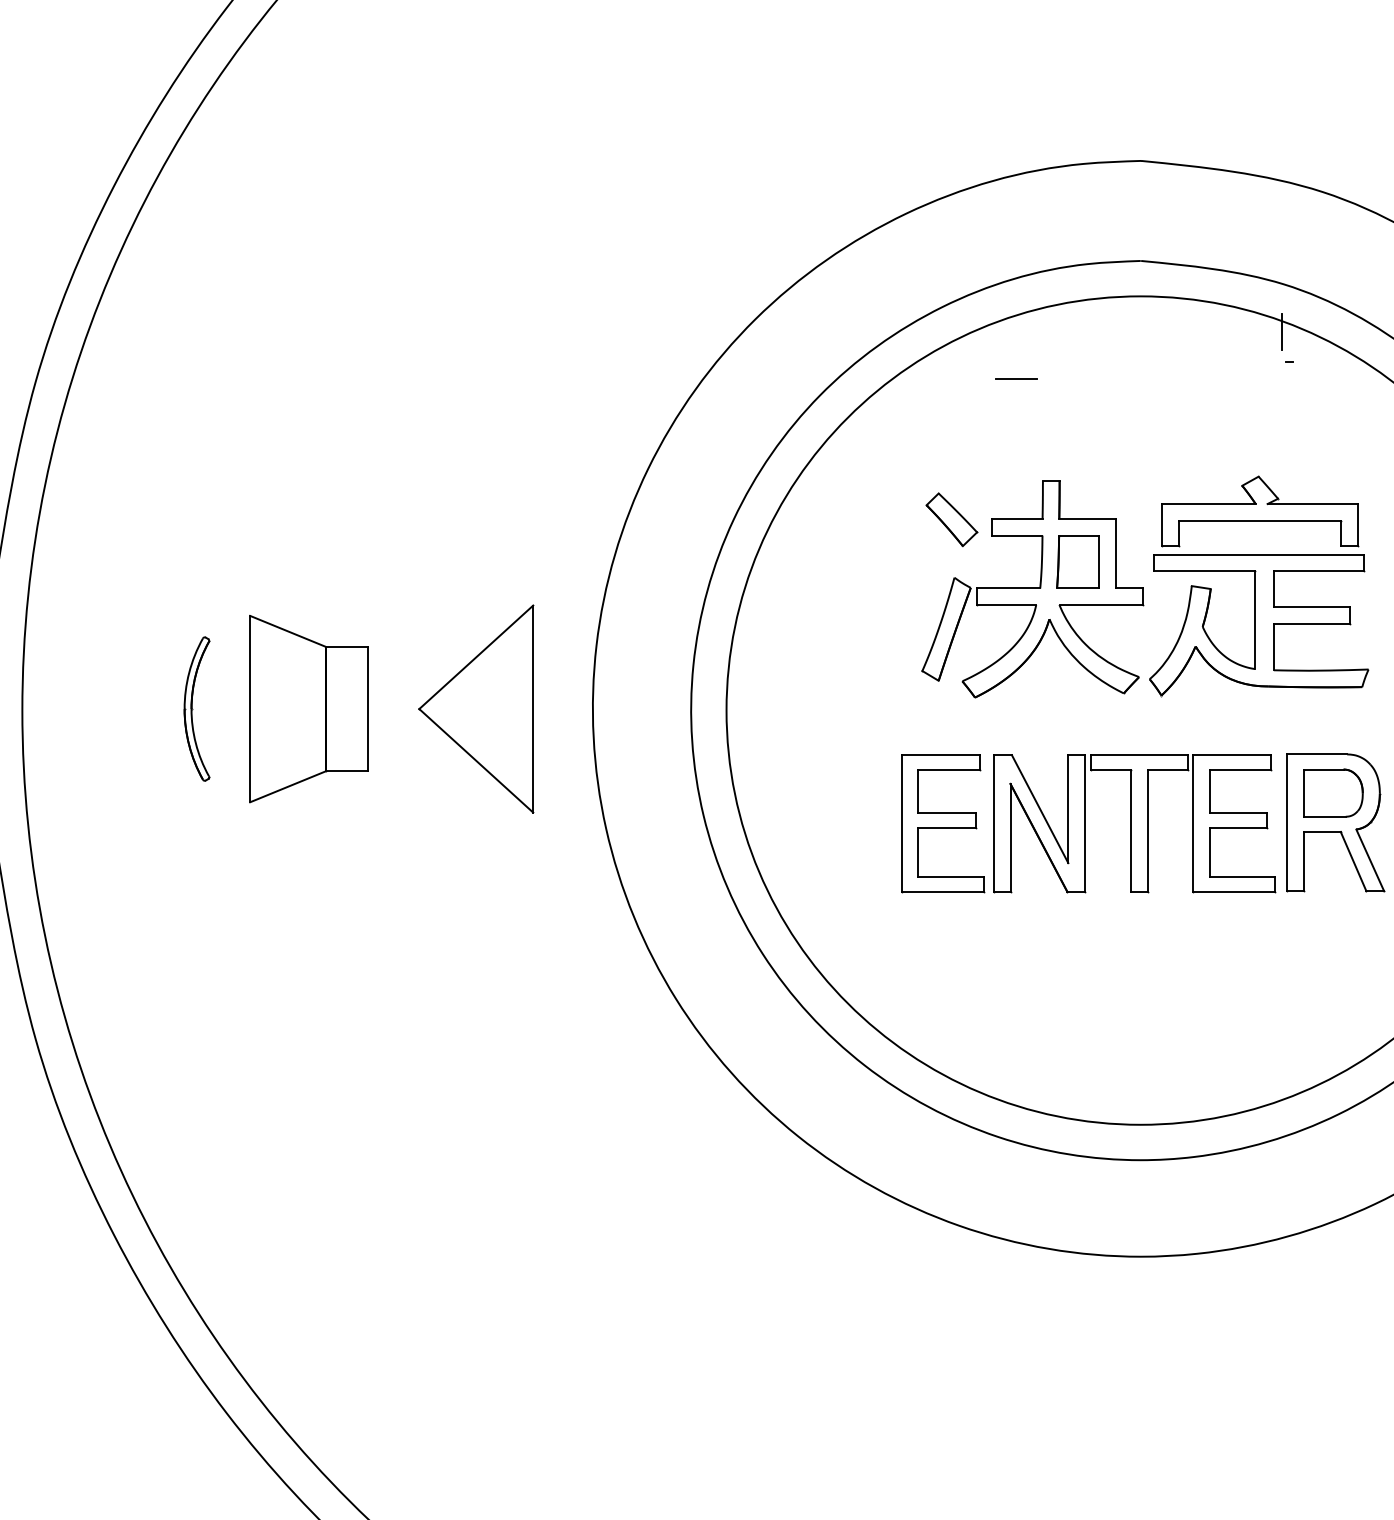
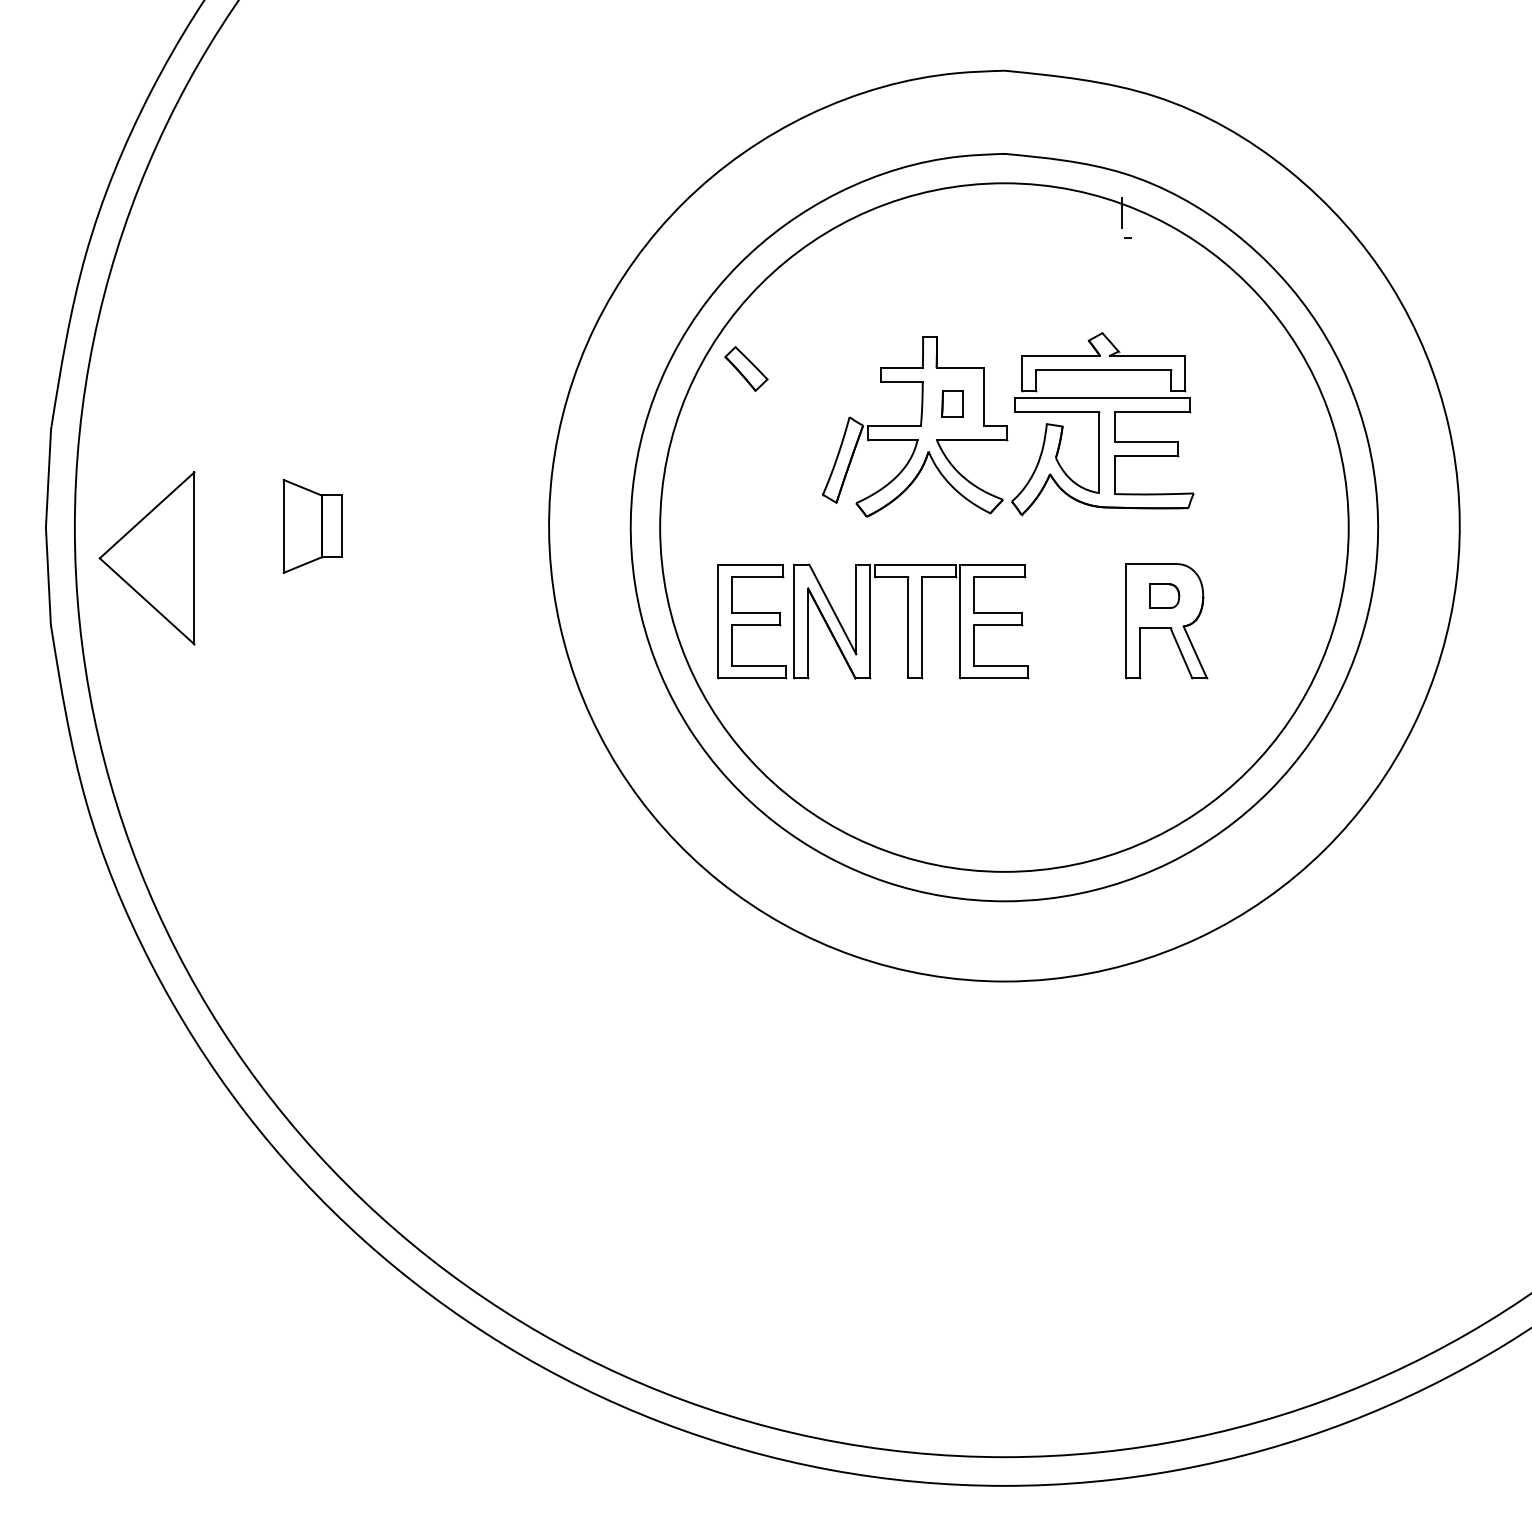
line: (1015, 379) -> (900, 252), removed
part: (951, 519) -> (746, 368), moved
part: (1078, 561) -> (952, 403), size x0.6
part: (196, 708) -> (219, 525), removed
part: (308, 709) -> (312, 526), size x0.6
part: (475, 709) -> (146, 558), moved
part: (1333, 792) -> (1164, 595), size x0.6
part: (1089, 823) -> (873, 621), moved

